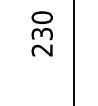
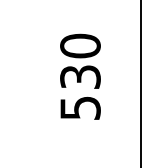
text: (41, 50) -> (79, 108), 230 -> 530

